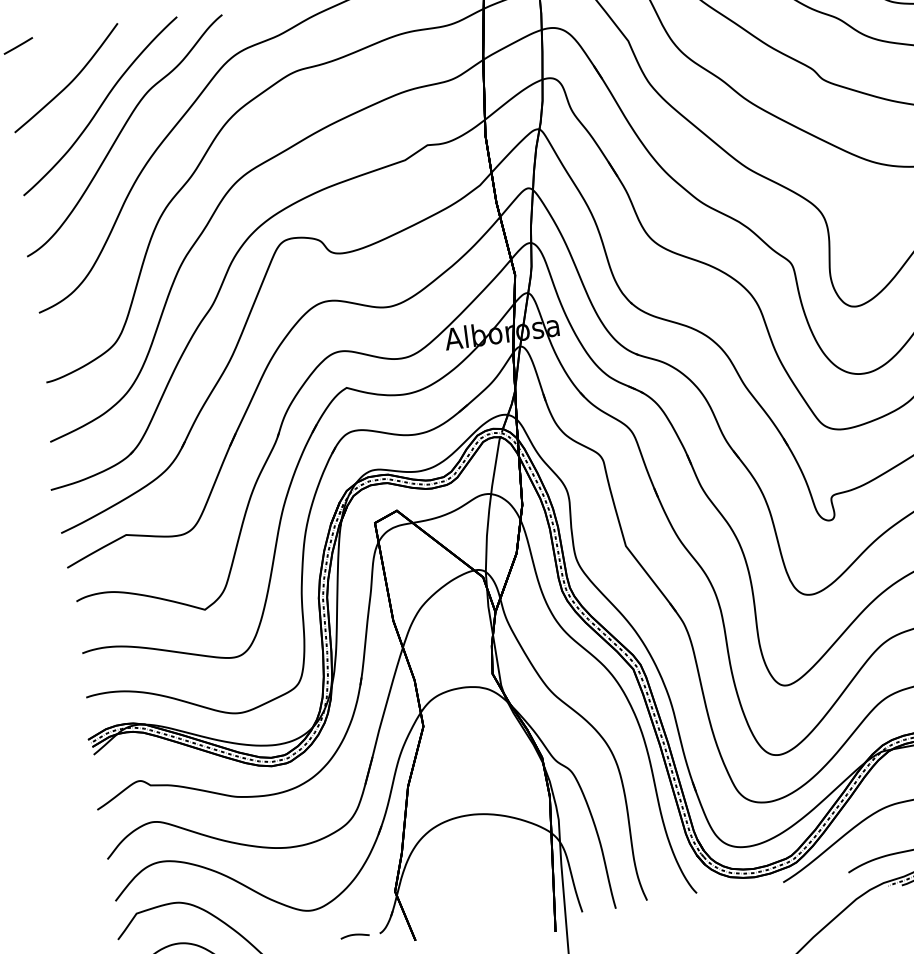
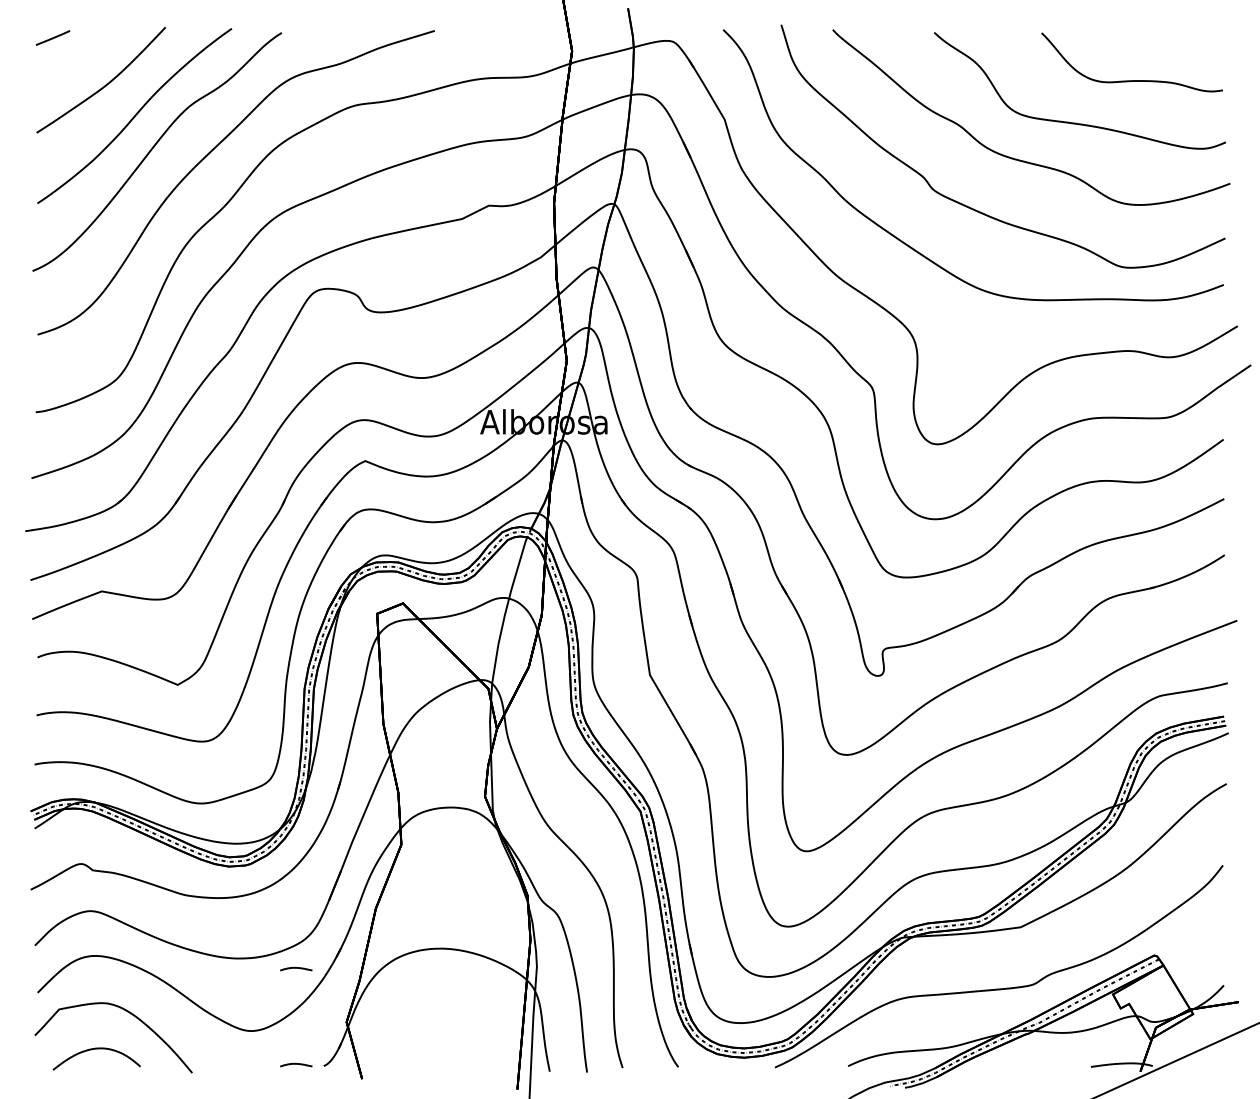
curve: (344, 849) -> (296, 968), added

